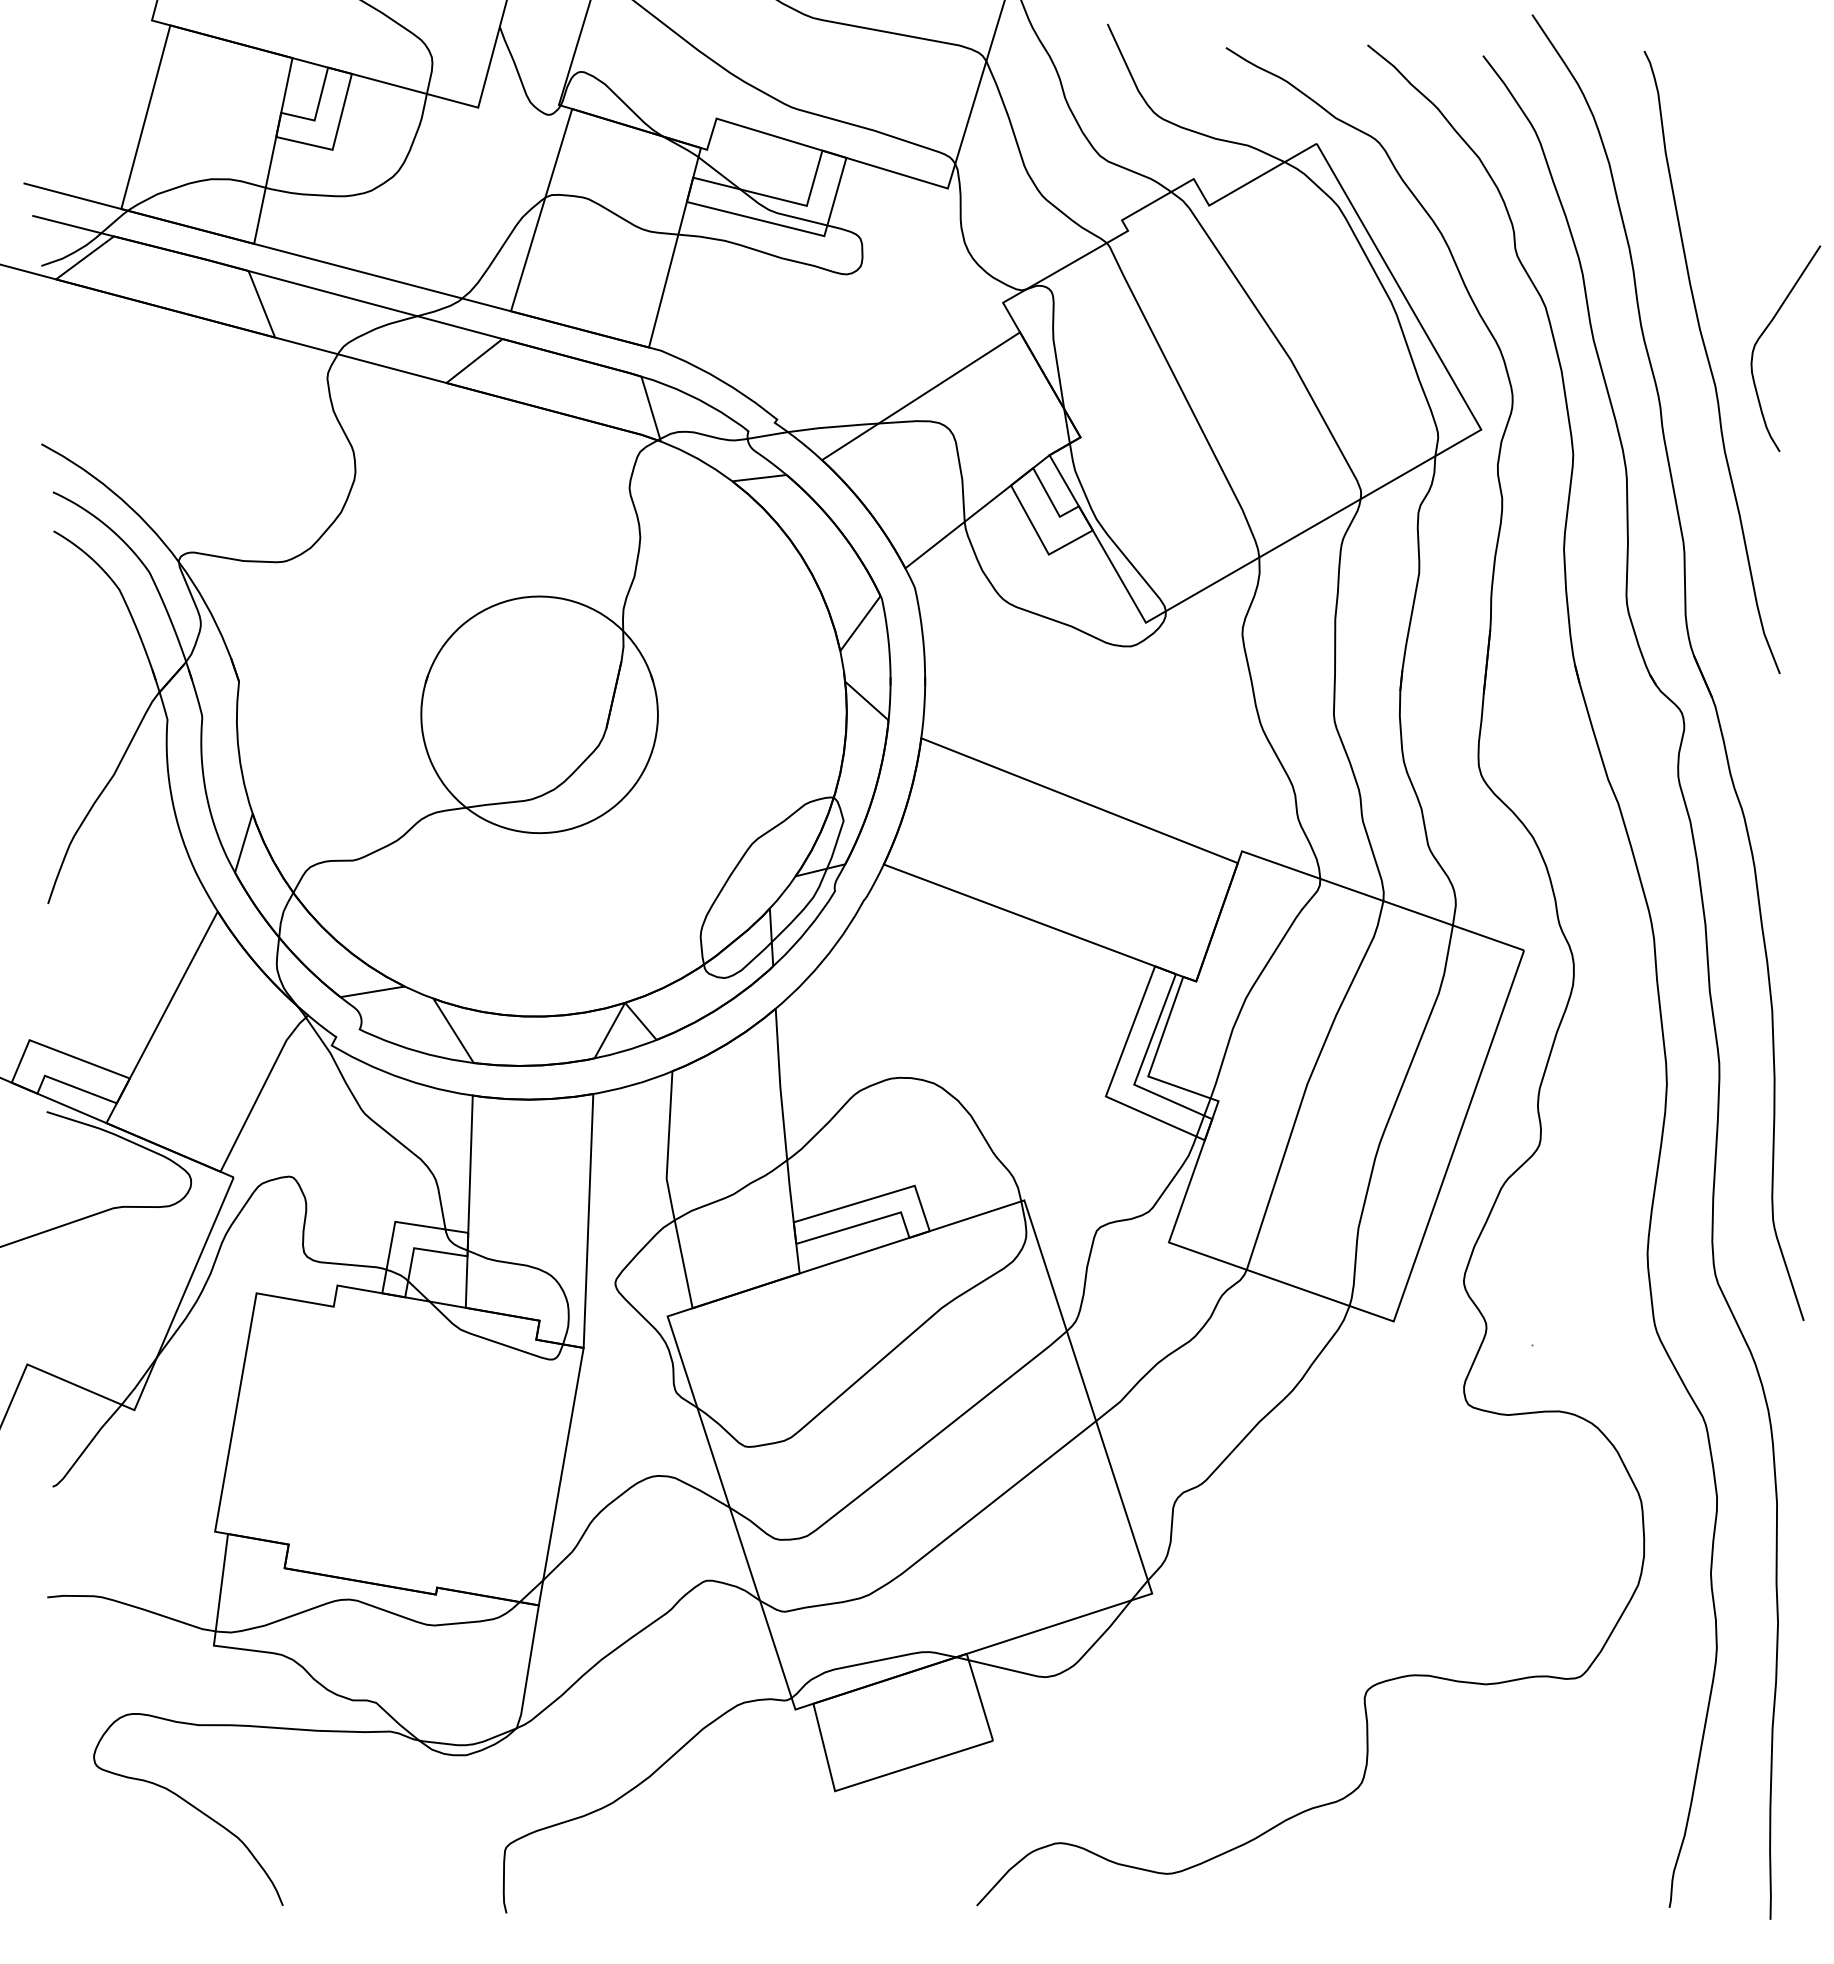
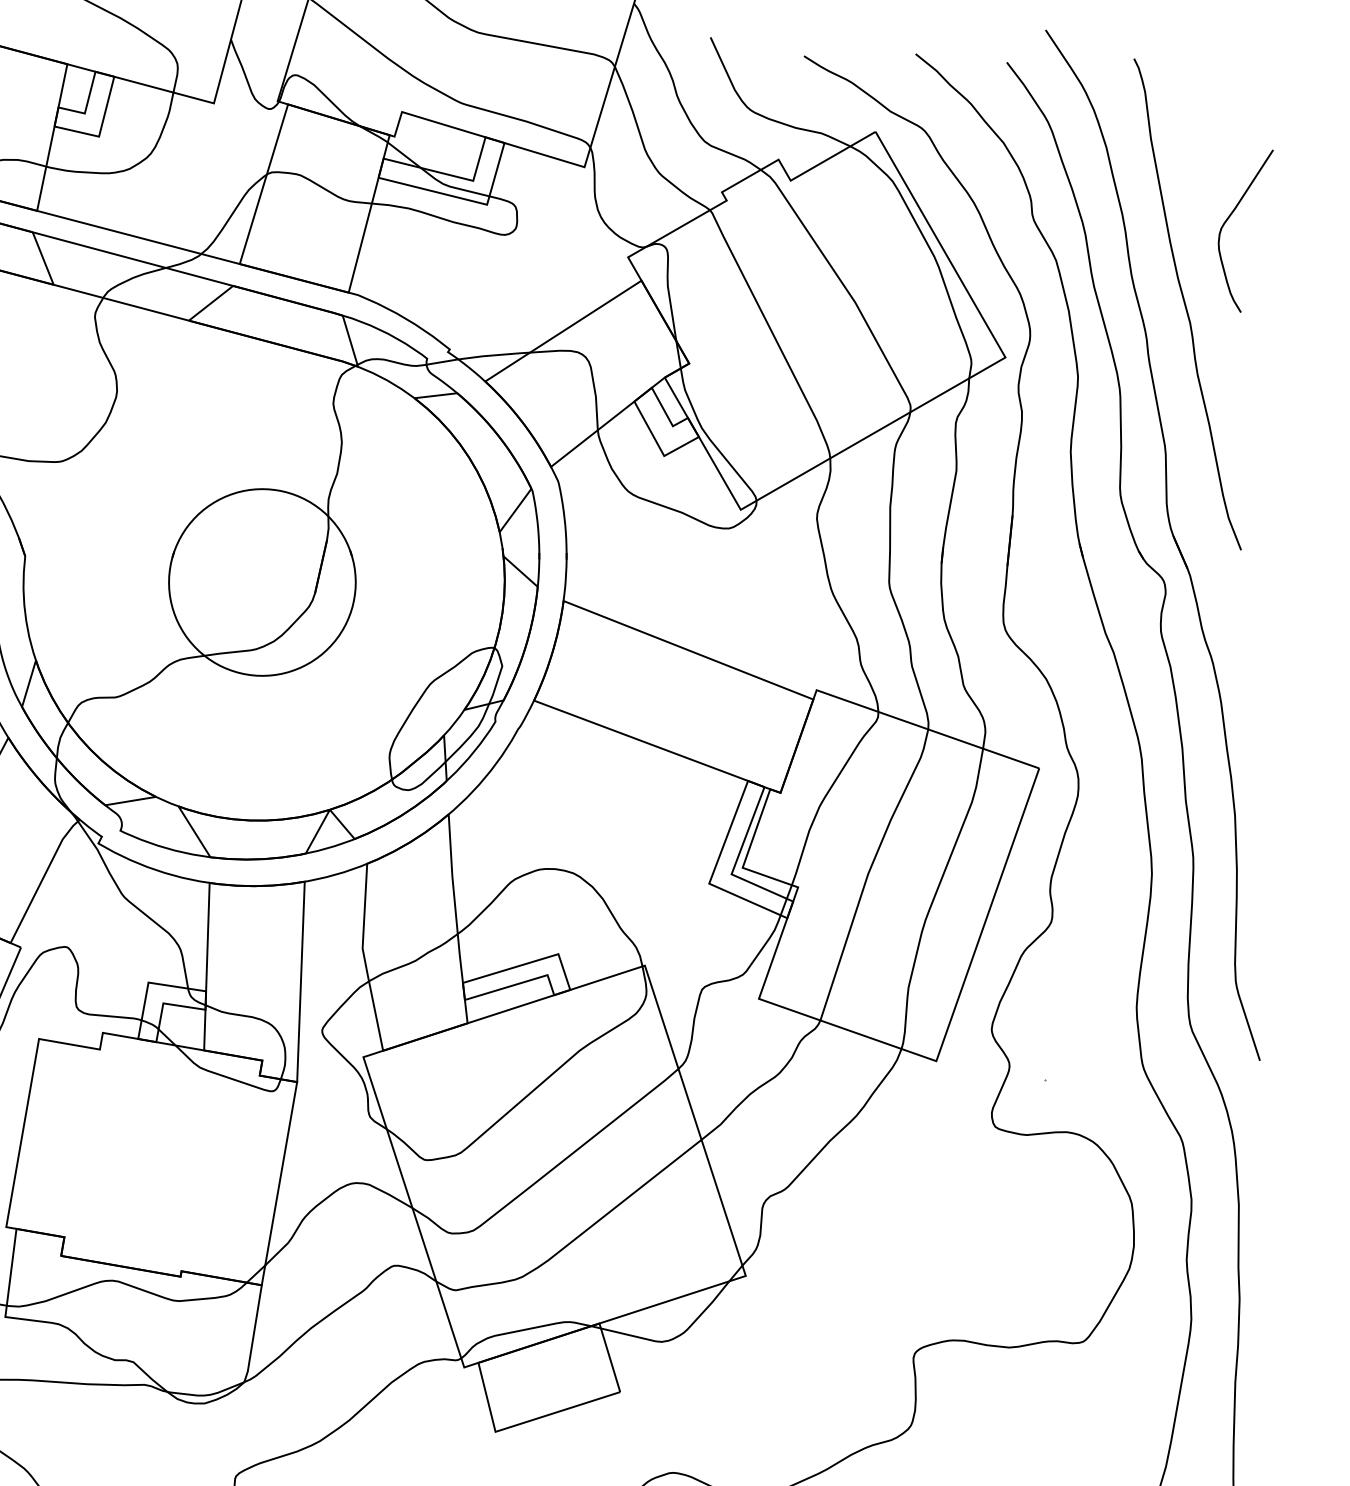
curve: (1765, 331) -> (1229, 217), moved

